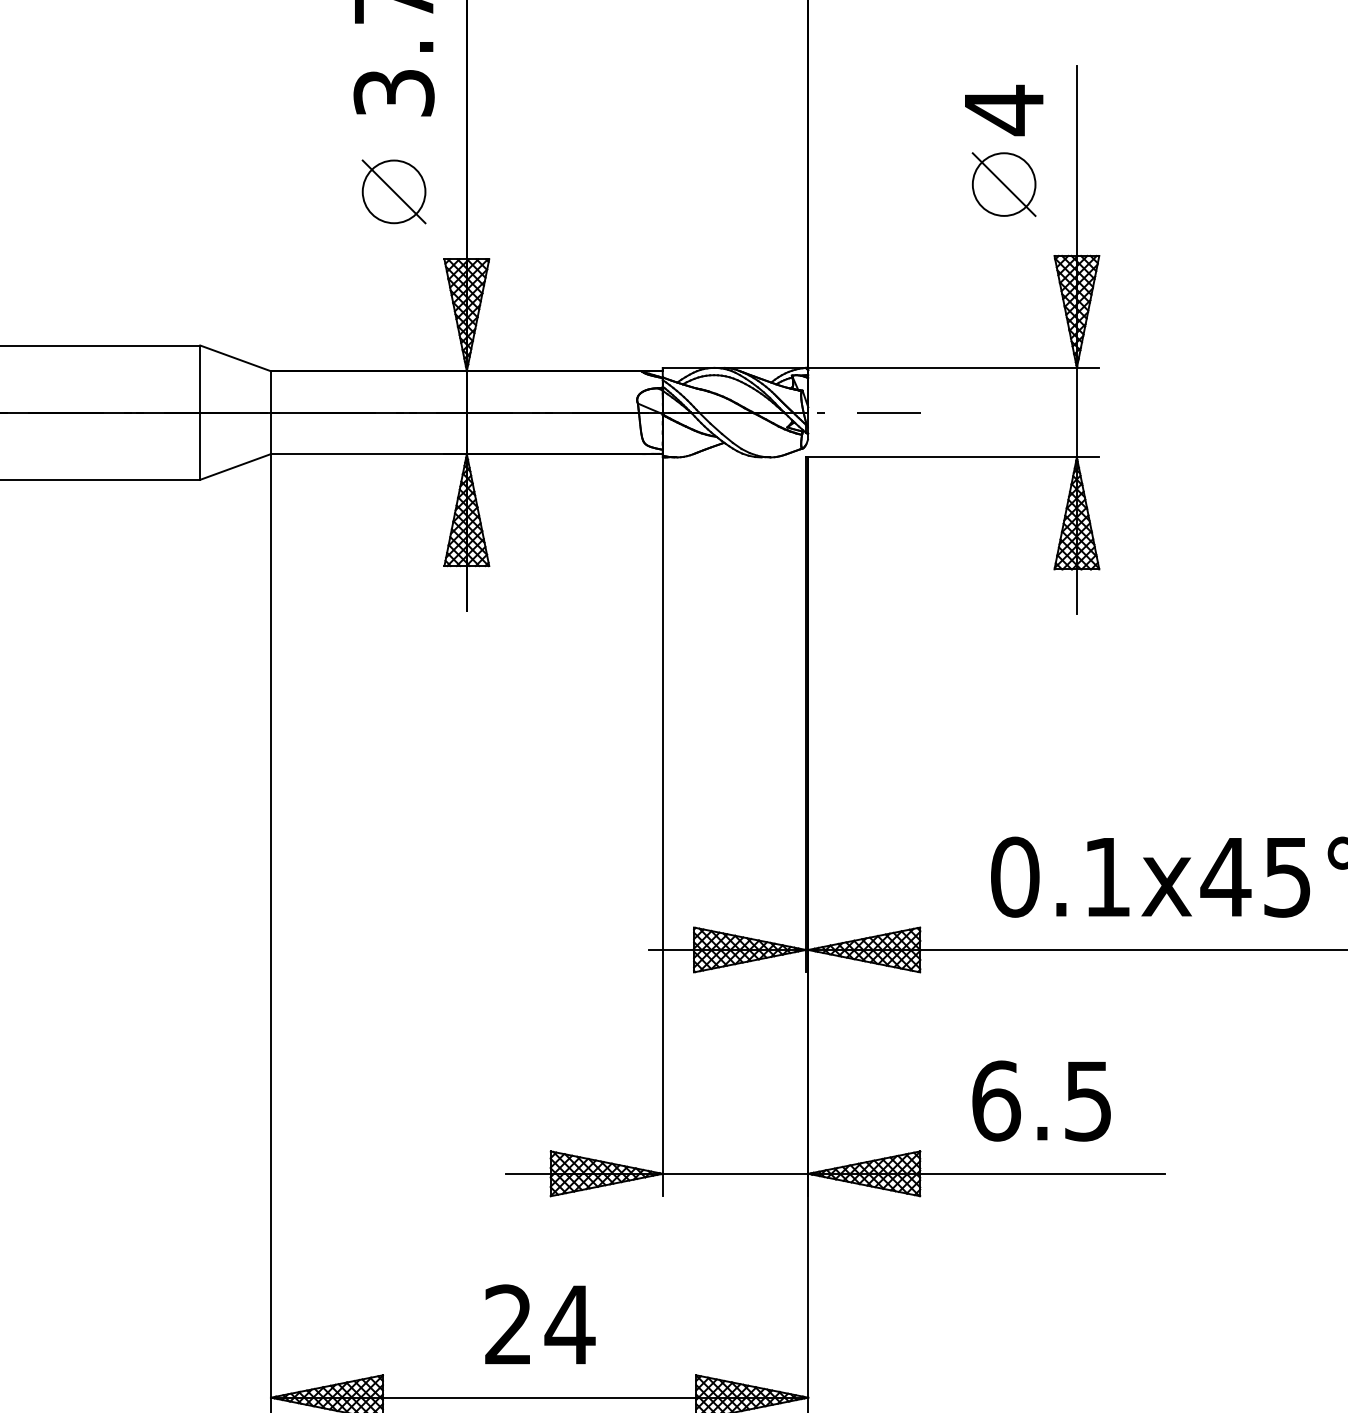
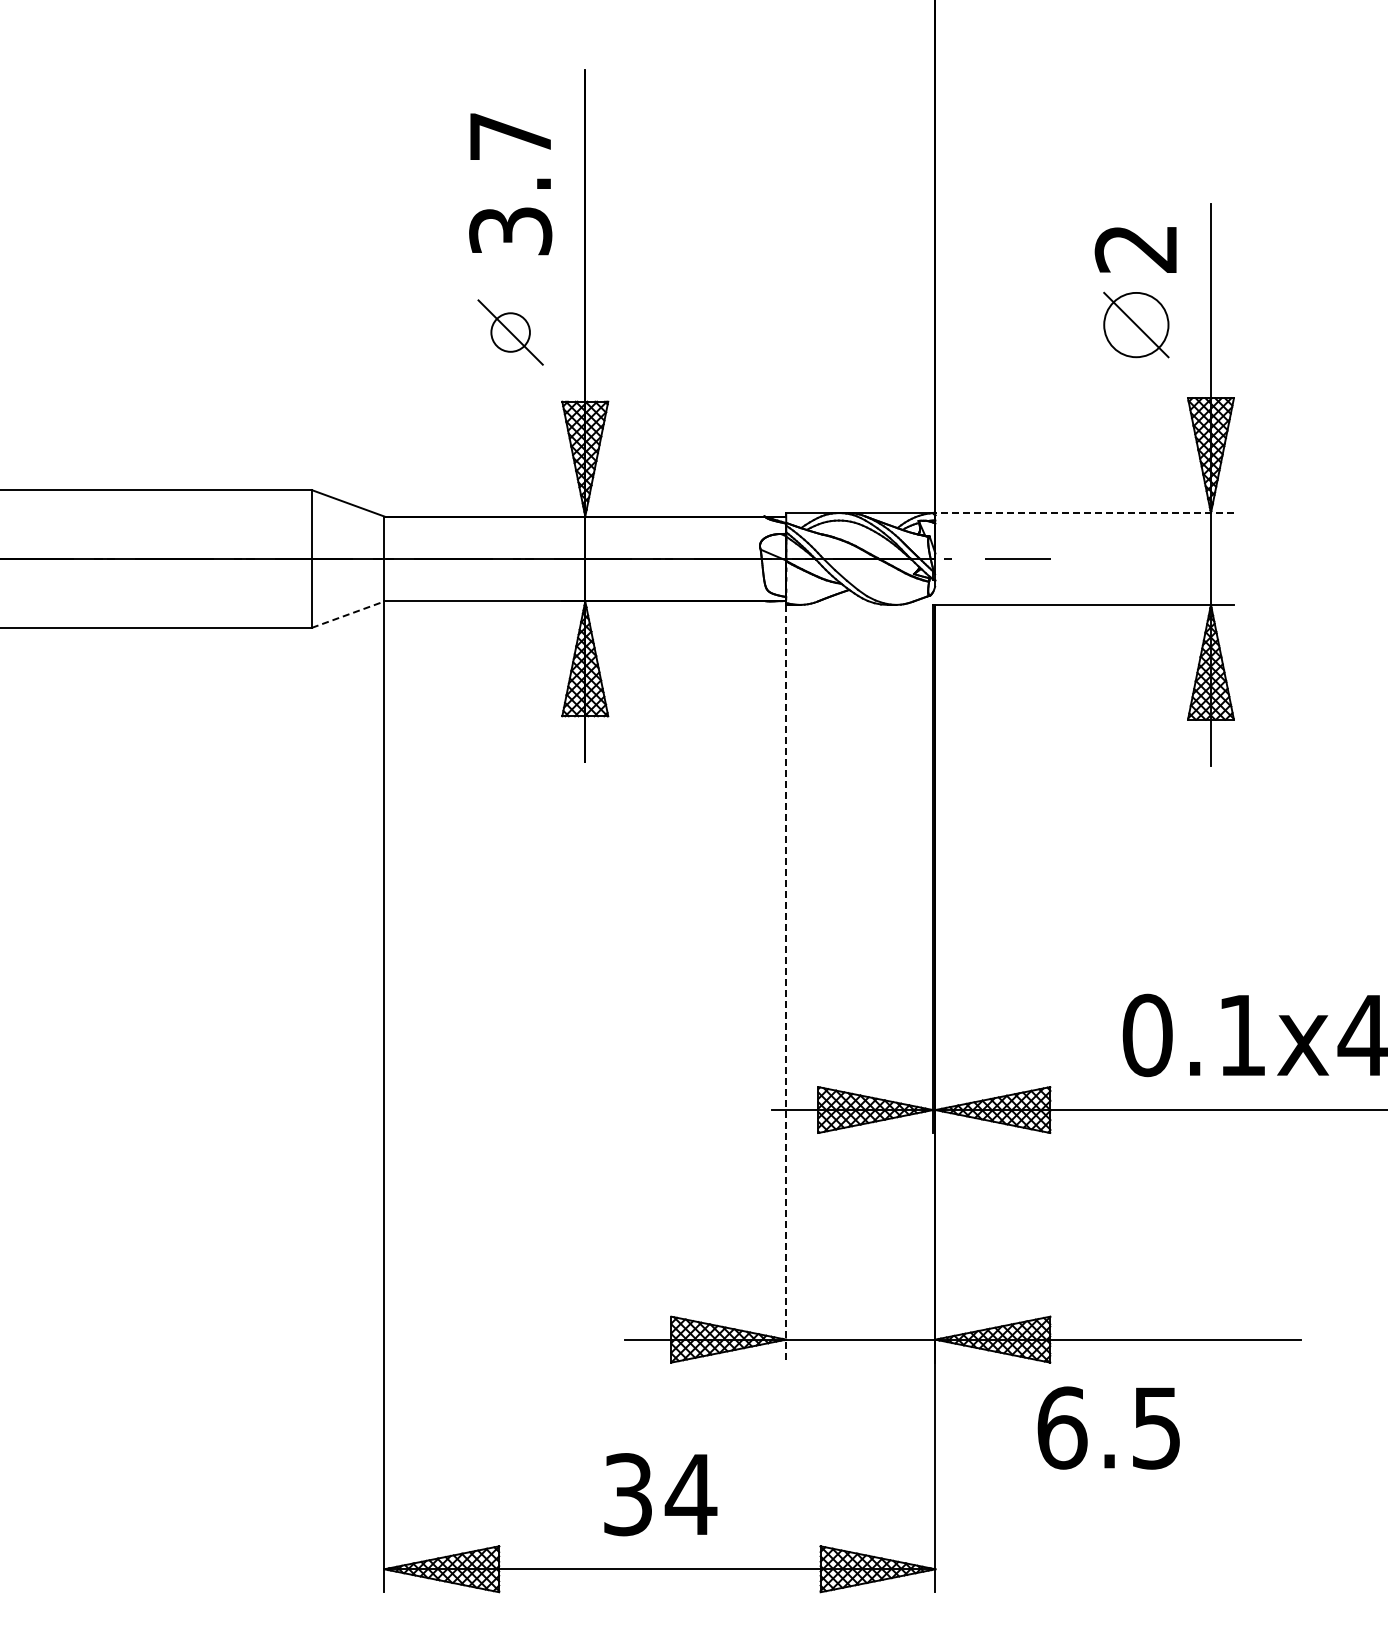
text: (1003, 109) -> (1135, 248), 4 -> 2
circle: (393, 191) -> (510, 332), size x0.6
line: (952, 368) -> (1083, 513), solid -> dashed
line: (235, 466) -> (348, 614), solid -> dashed
line: (663, 826) -> (786, 983), solid -> dashed
text: (1041, 1100) -> (1108, 1427), moved
text: (508, 1324) -> (627, 1494), 24 -> 34

